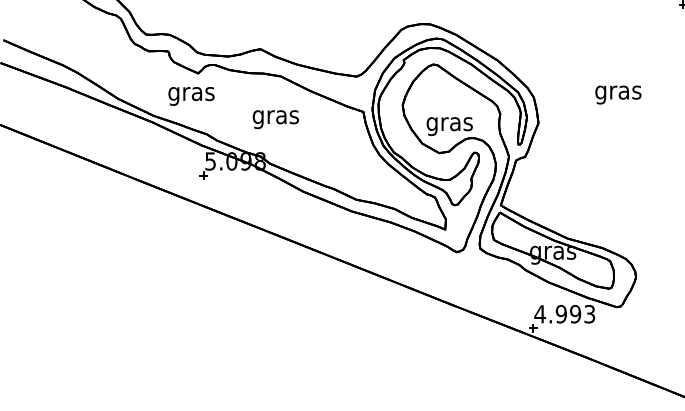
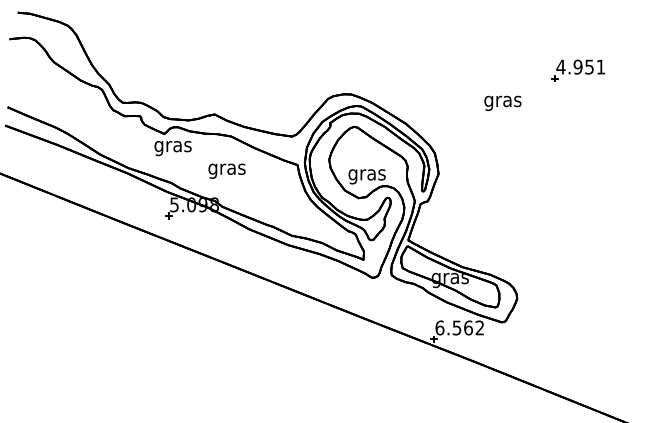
text: (617, 93) -> (502, 102), moved
text: (190, 96) -> (172, 148), moved
text: (564, 313) -> (459, 327), 4.993 -> 6.562

